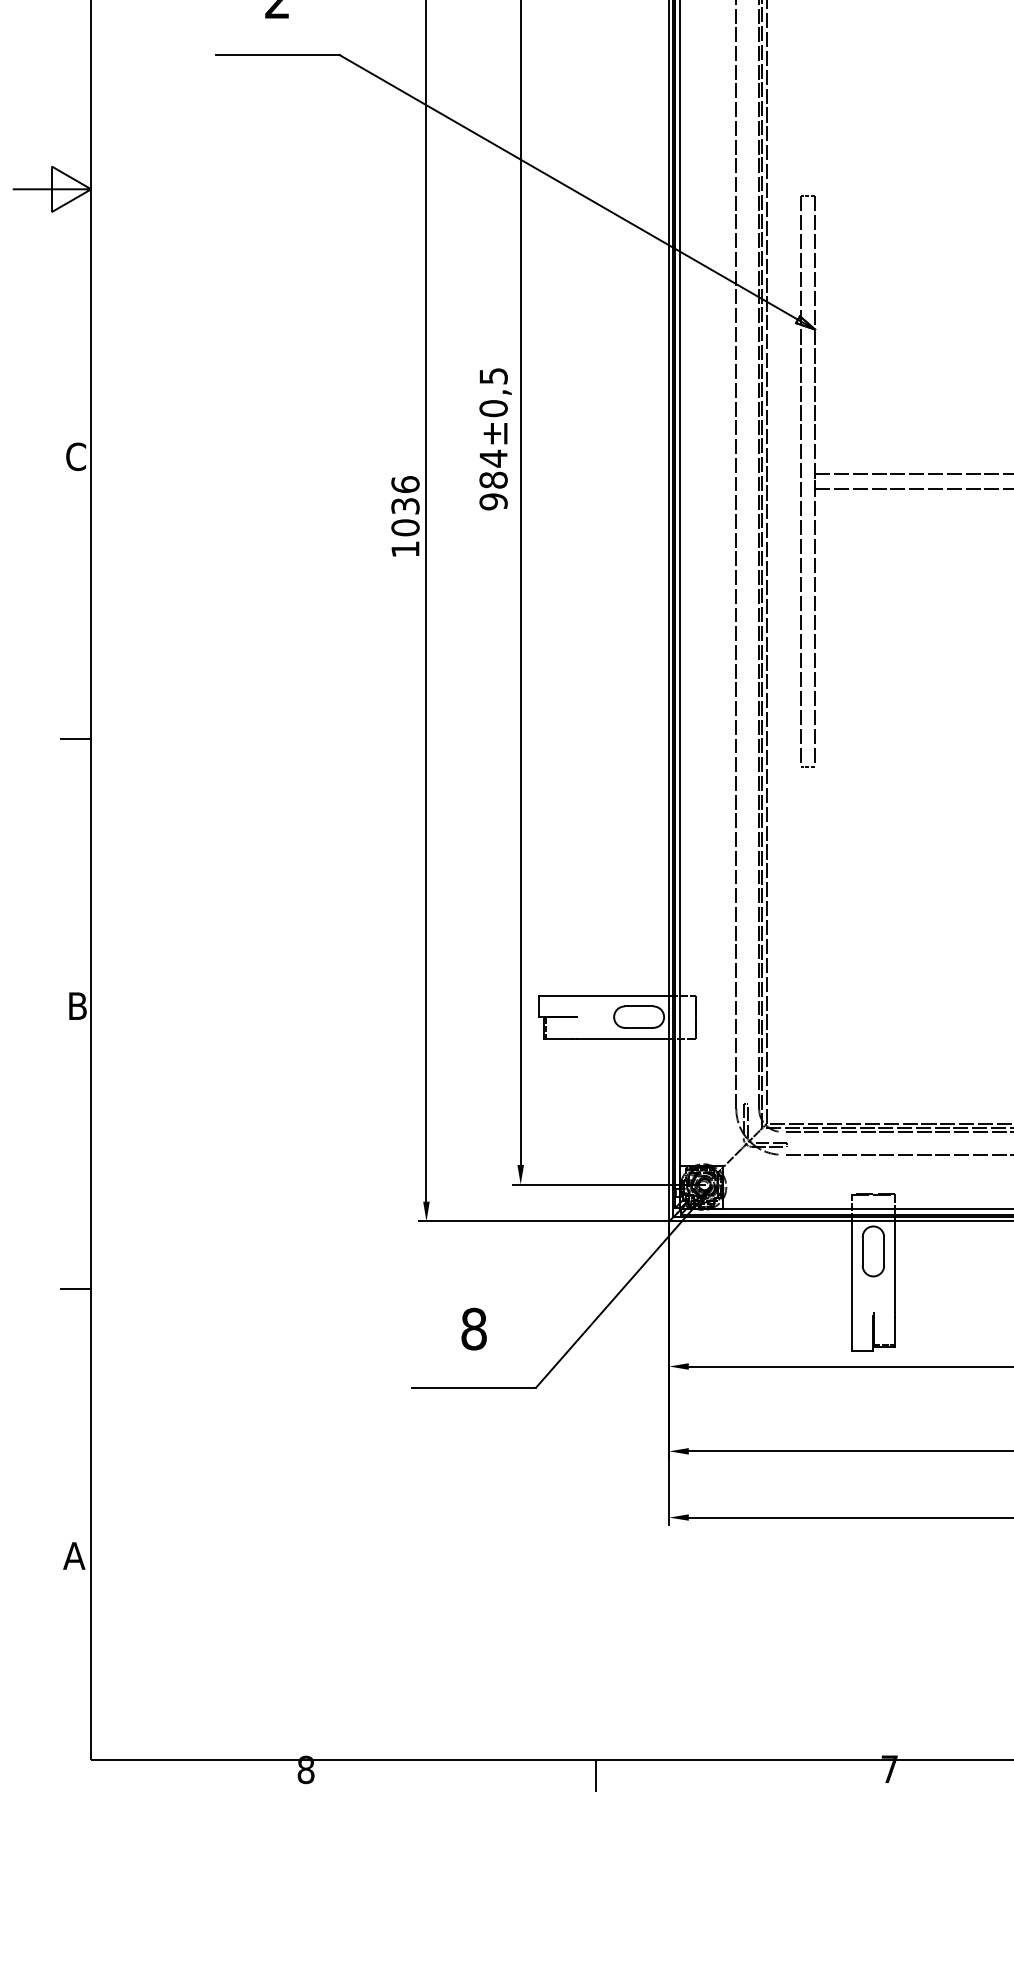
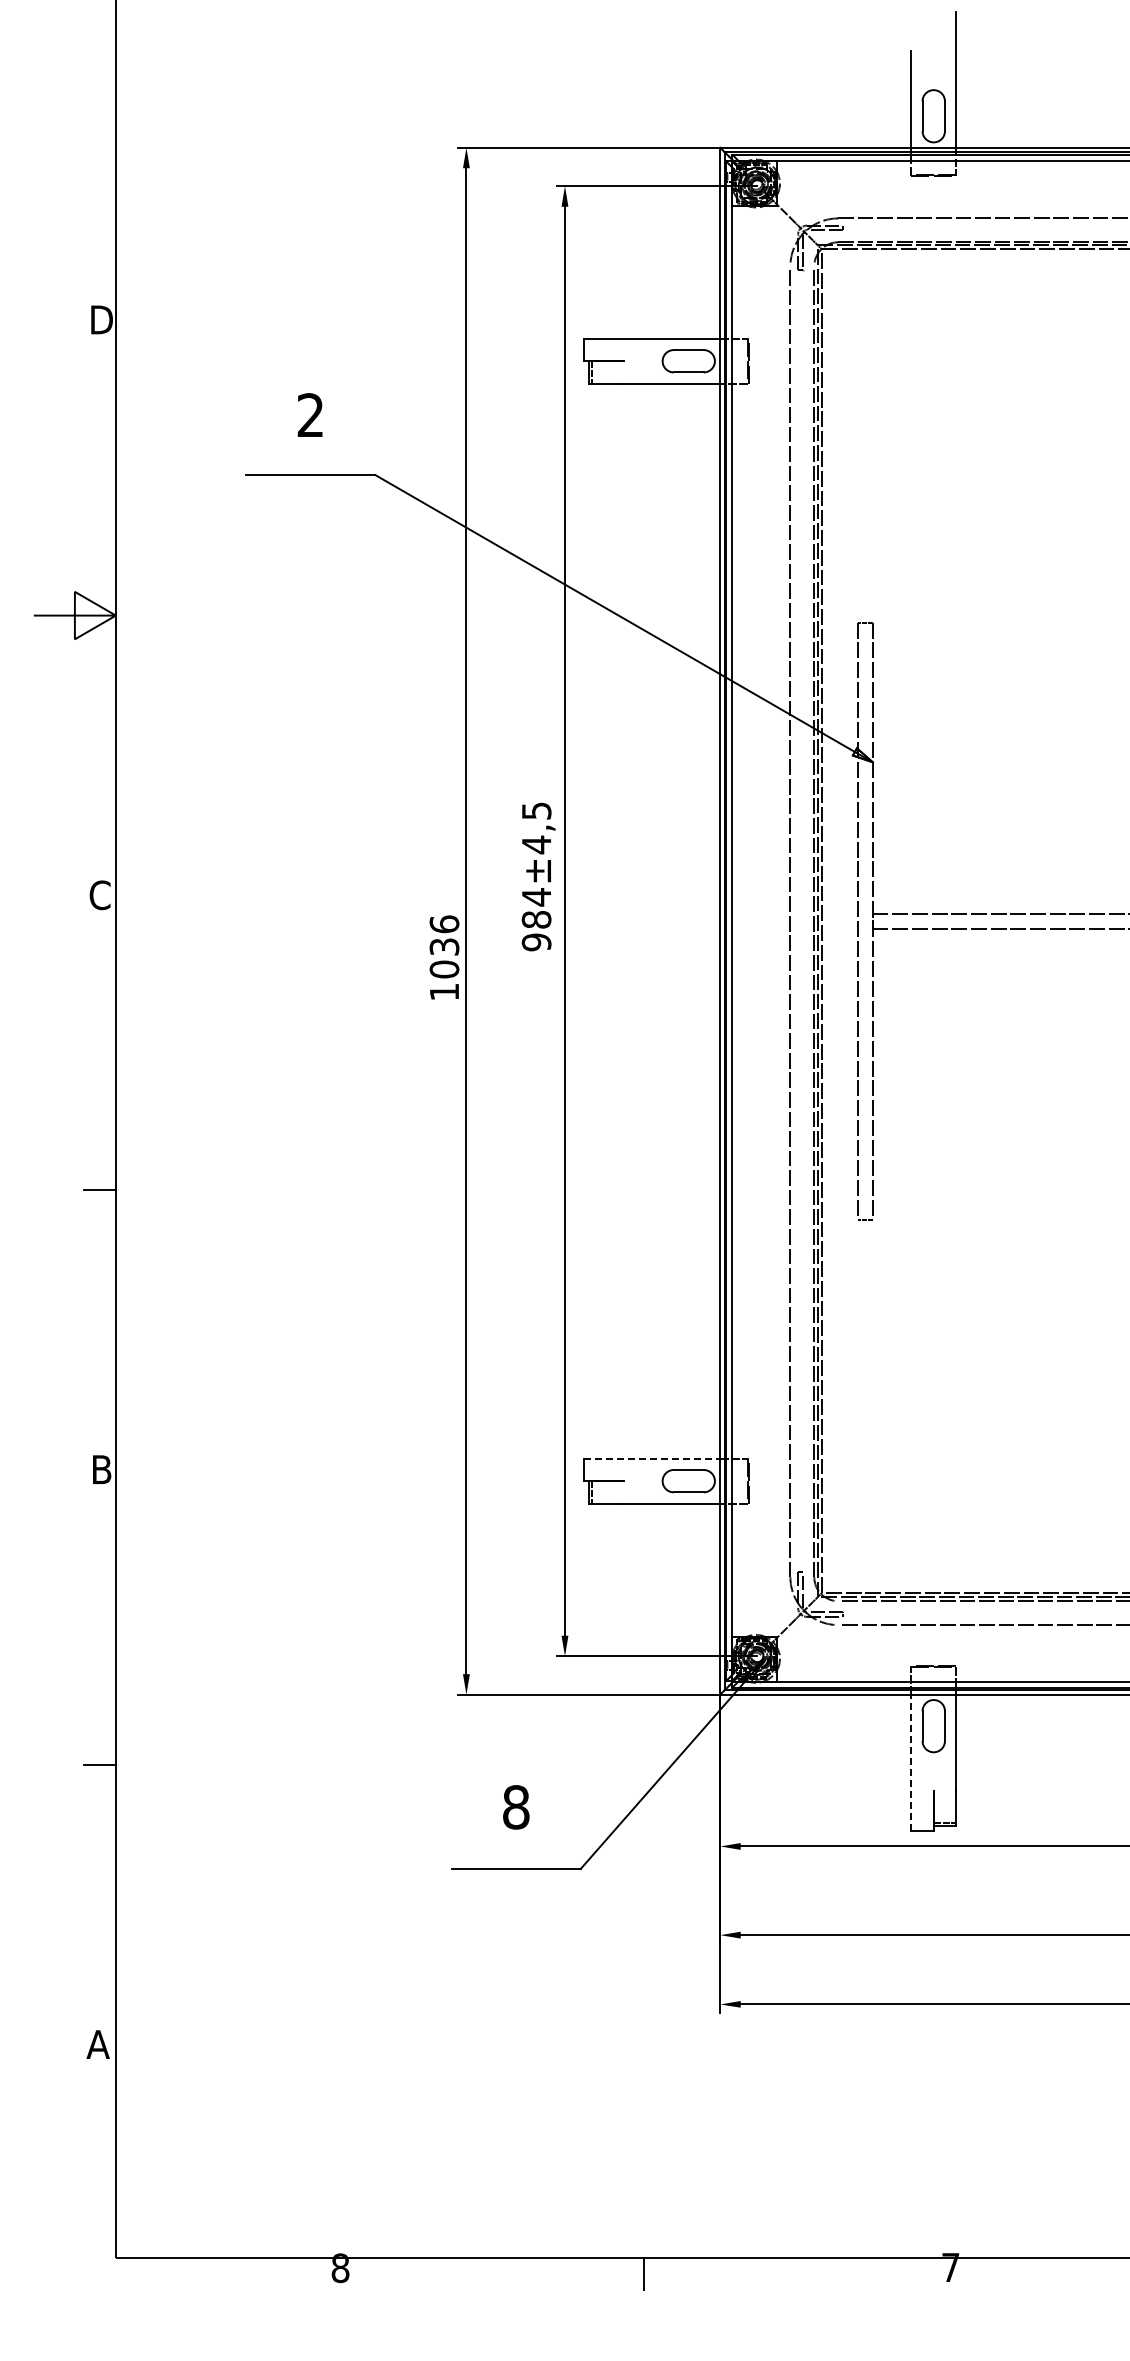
text: (493, 408) -> (536, 844), ±0,5 -> ±4,5
line: (604, 995) -> (652, 1458), solid -> dashed
line: (852, 1286) -> (911, 1762), solid -> dashed

